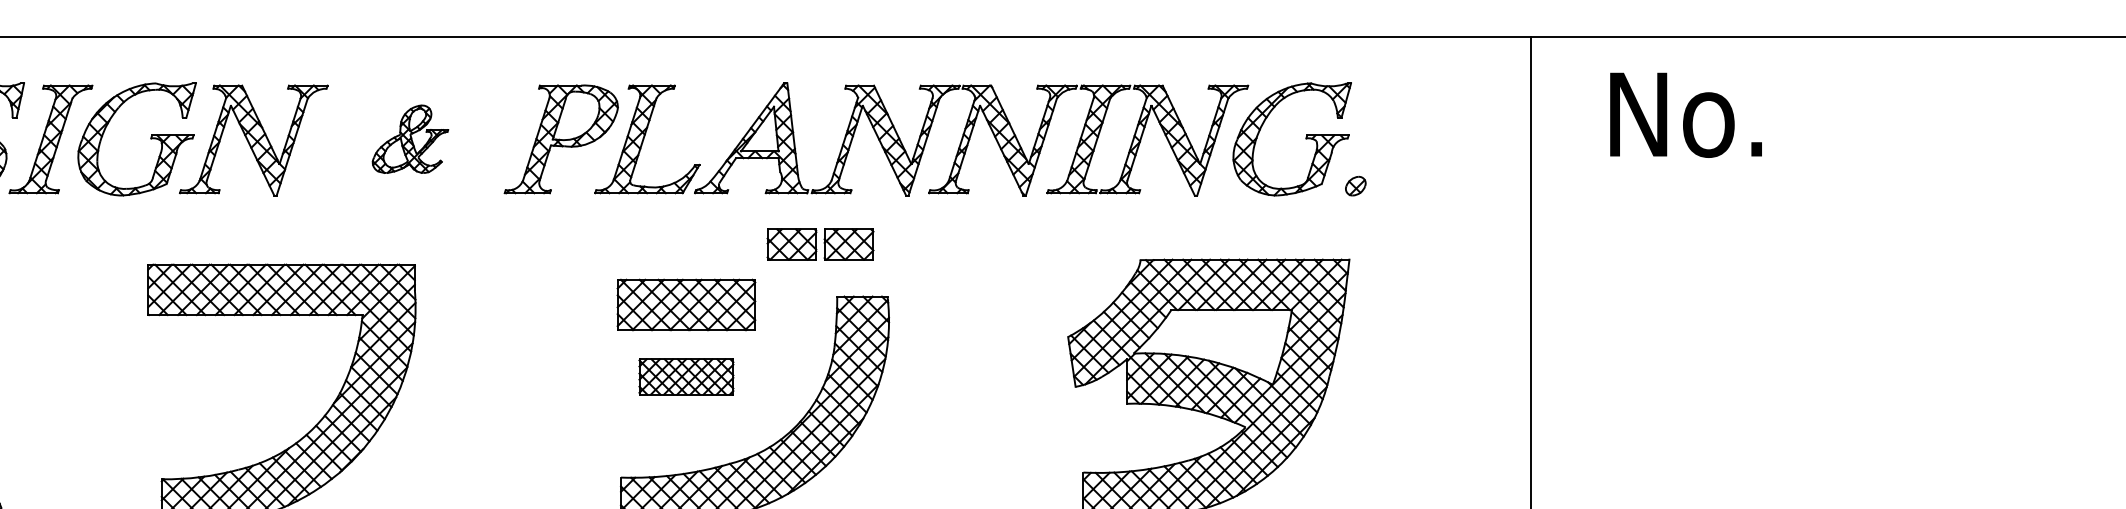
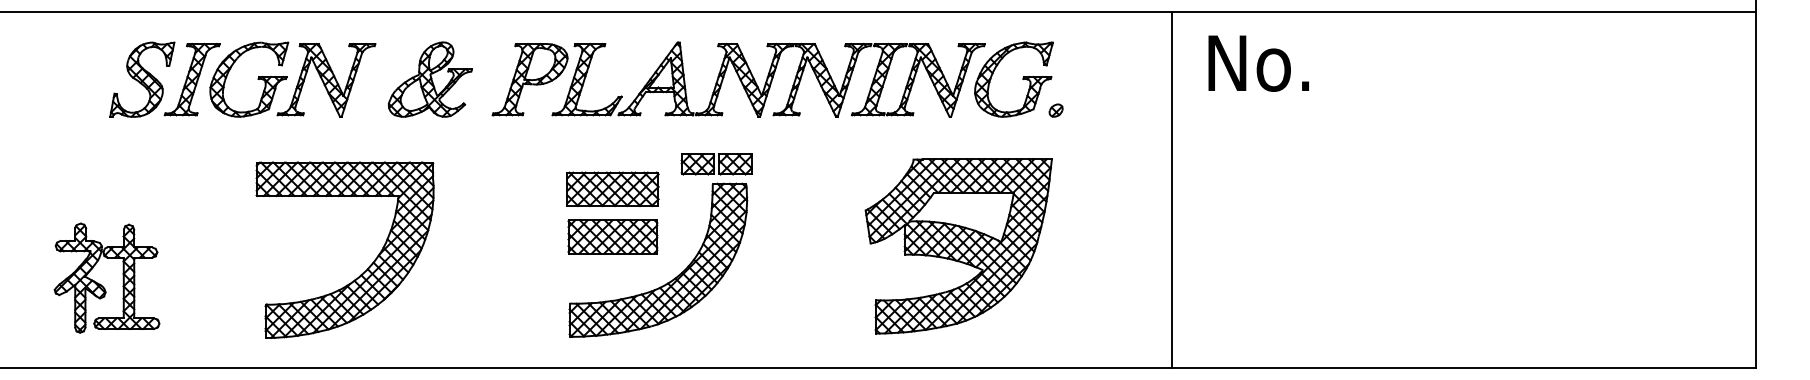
text: (1685, 114) -> (1258, 63), moved
part: (409, 139) -> (429, 79), size x1.67
part: (820, 244) -> (716, 164), moved
part: (685, 376) -> (612, 236), size x1.43

